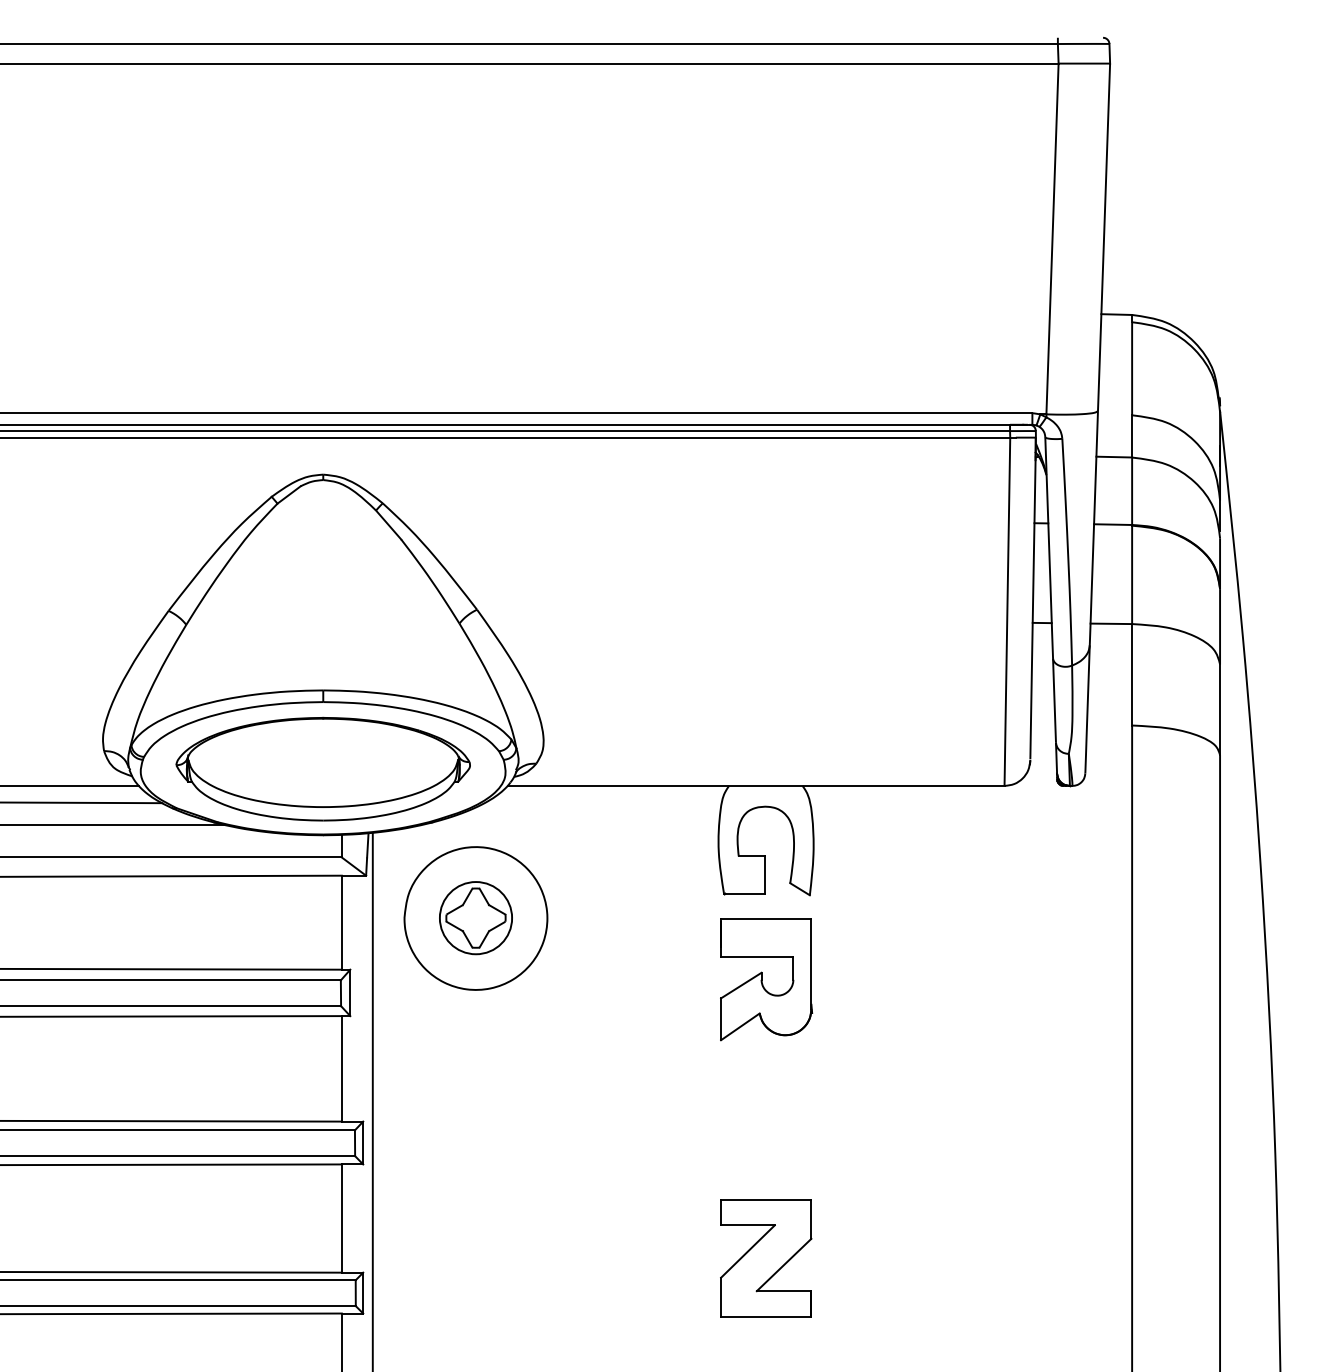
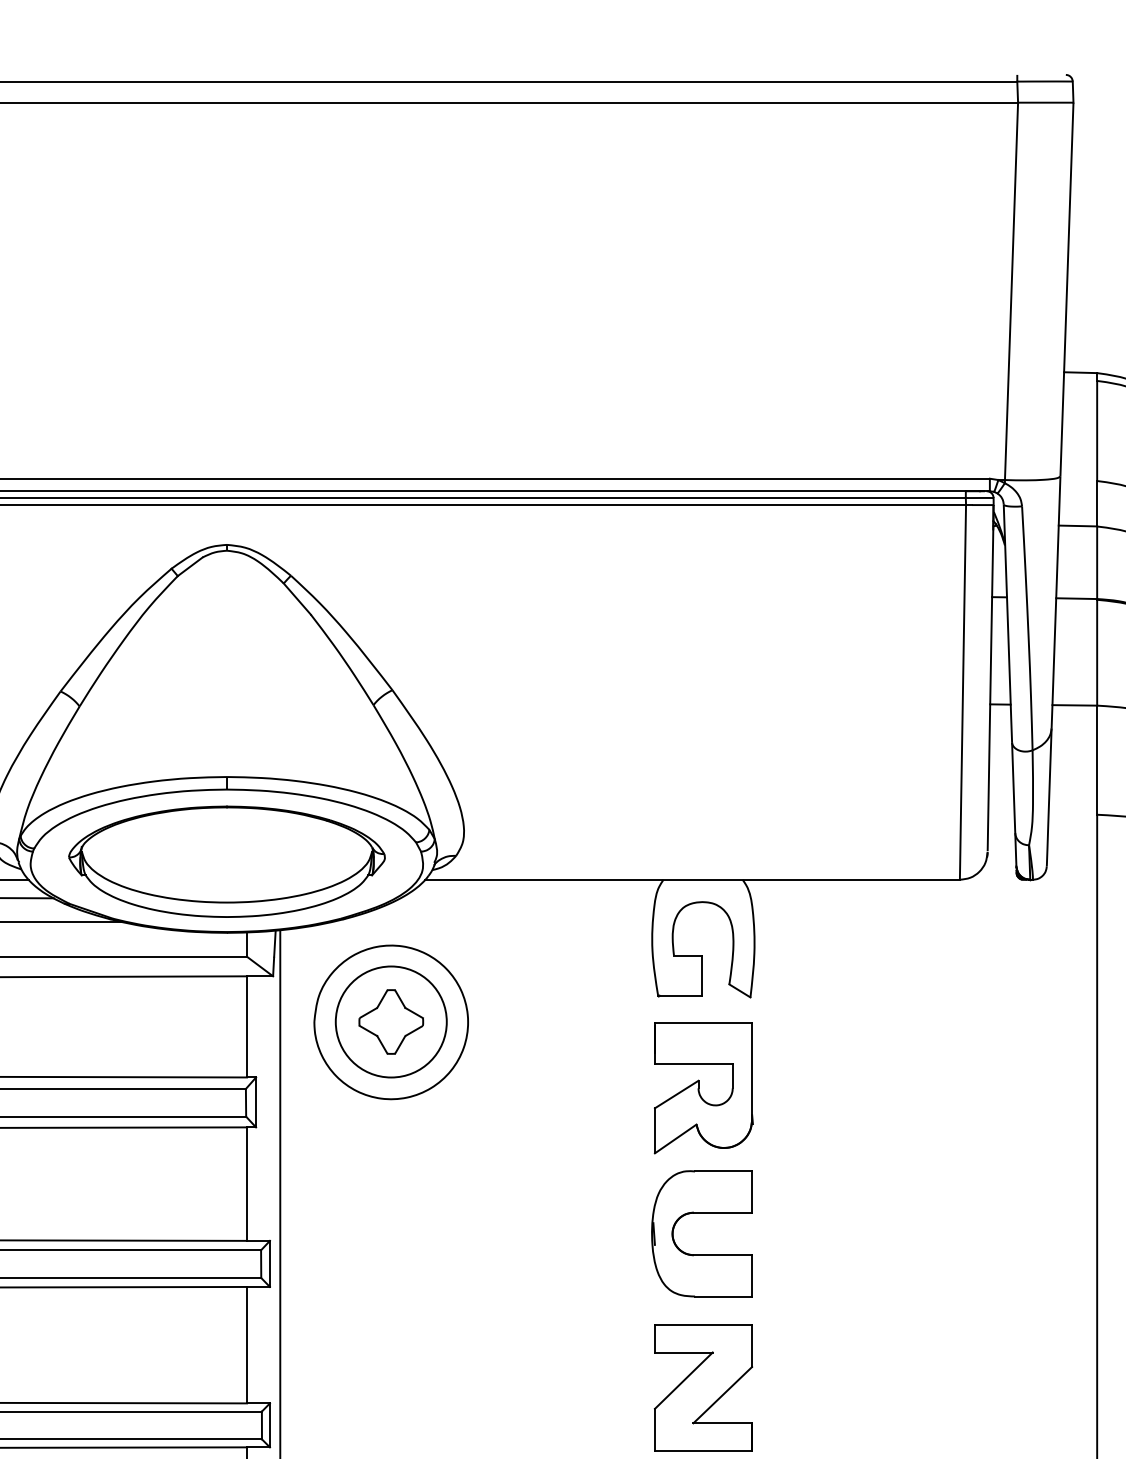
circle: (475, 917) -> (390, 1021), size x1.43
part: (764, 1095) -> (701, 1212), added

